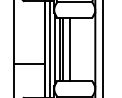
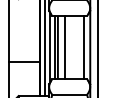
line: (88, 49) -> (83, 47), added

